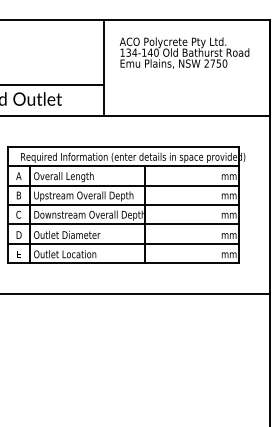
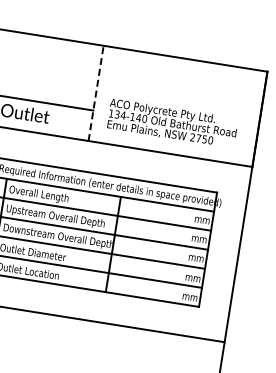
text: (184, 52) -> (172, 123), moved
line: (104, 67) -> (96, 92), solid -> dashed

